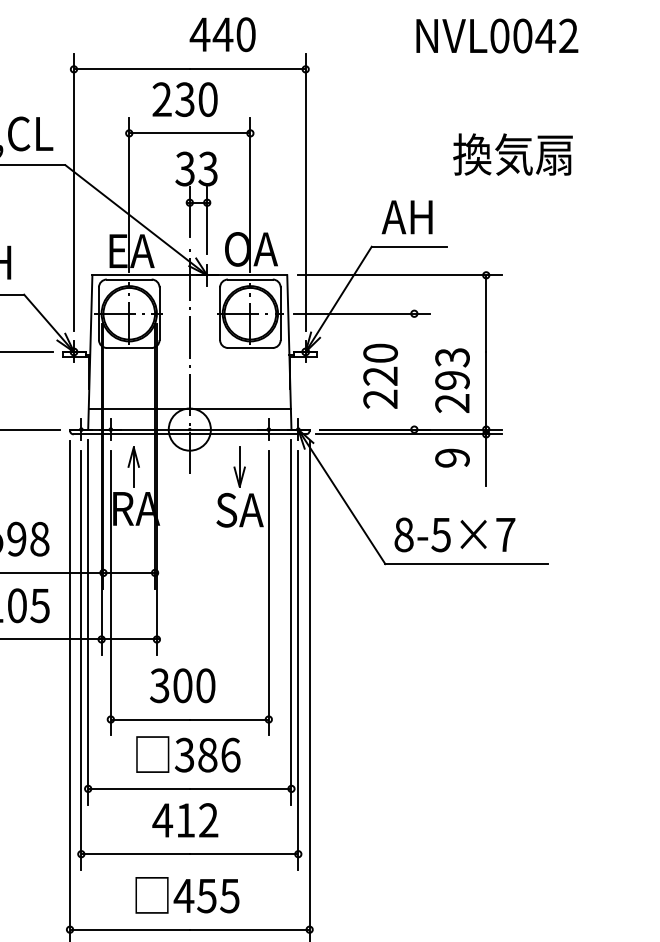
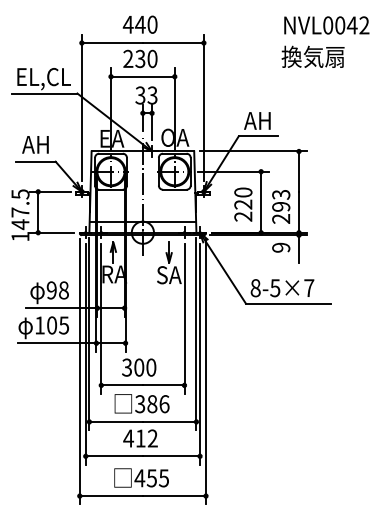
text: (221, 34) -> (139, 24), moved
text: (496, 36) -> (326, 25), moved
text: (511, 153) -> (312, 56), moved
line: (415, 372) -> (261, 202), added

